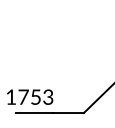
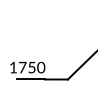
text: (48, 97) -> (41, 67), 1753 -> 1750

